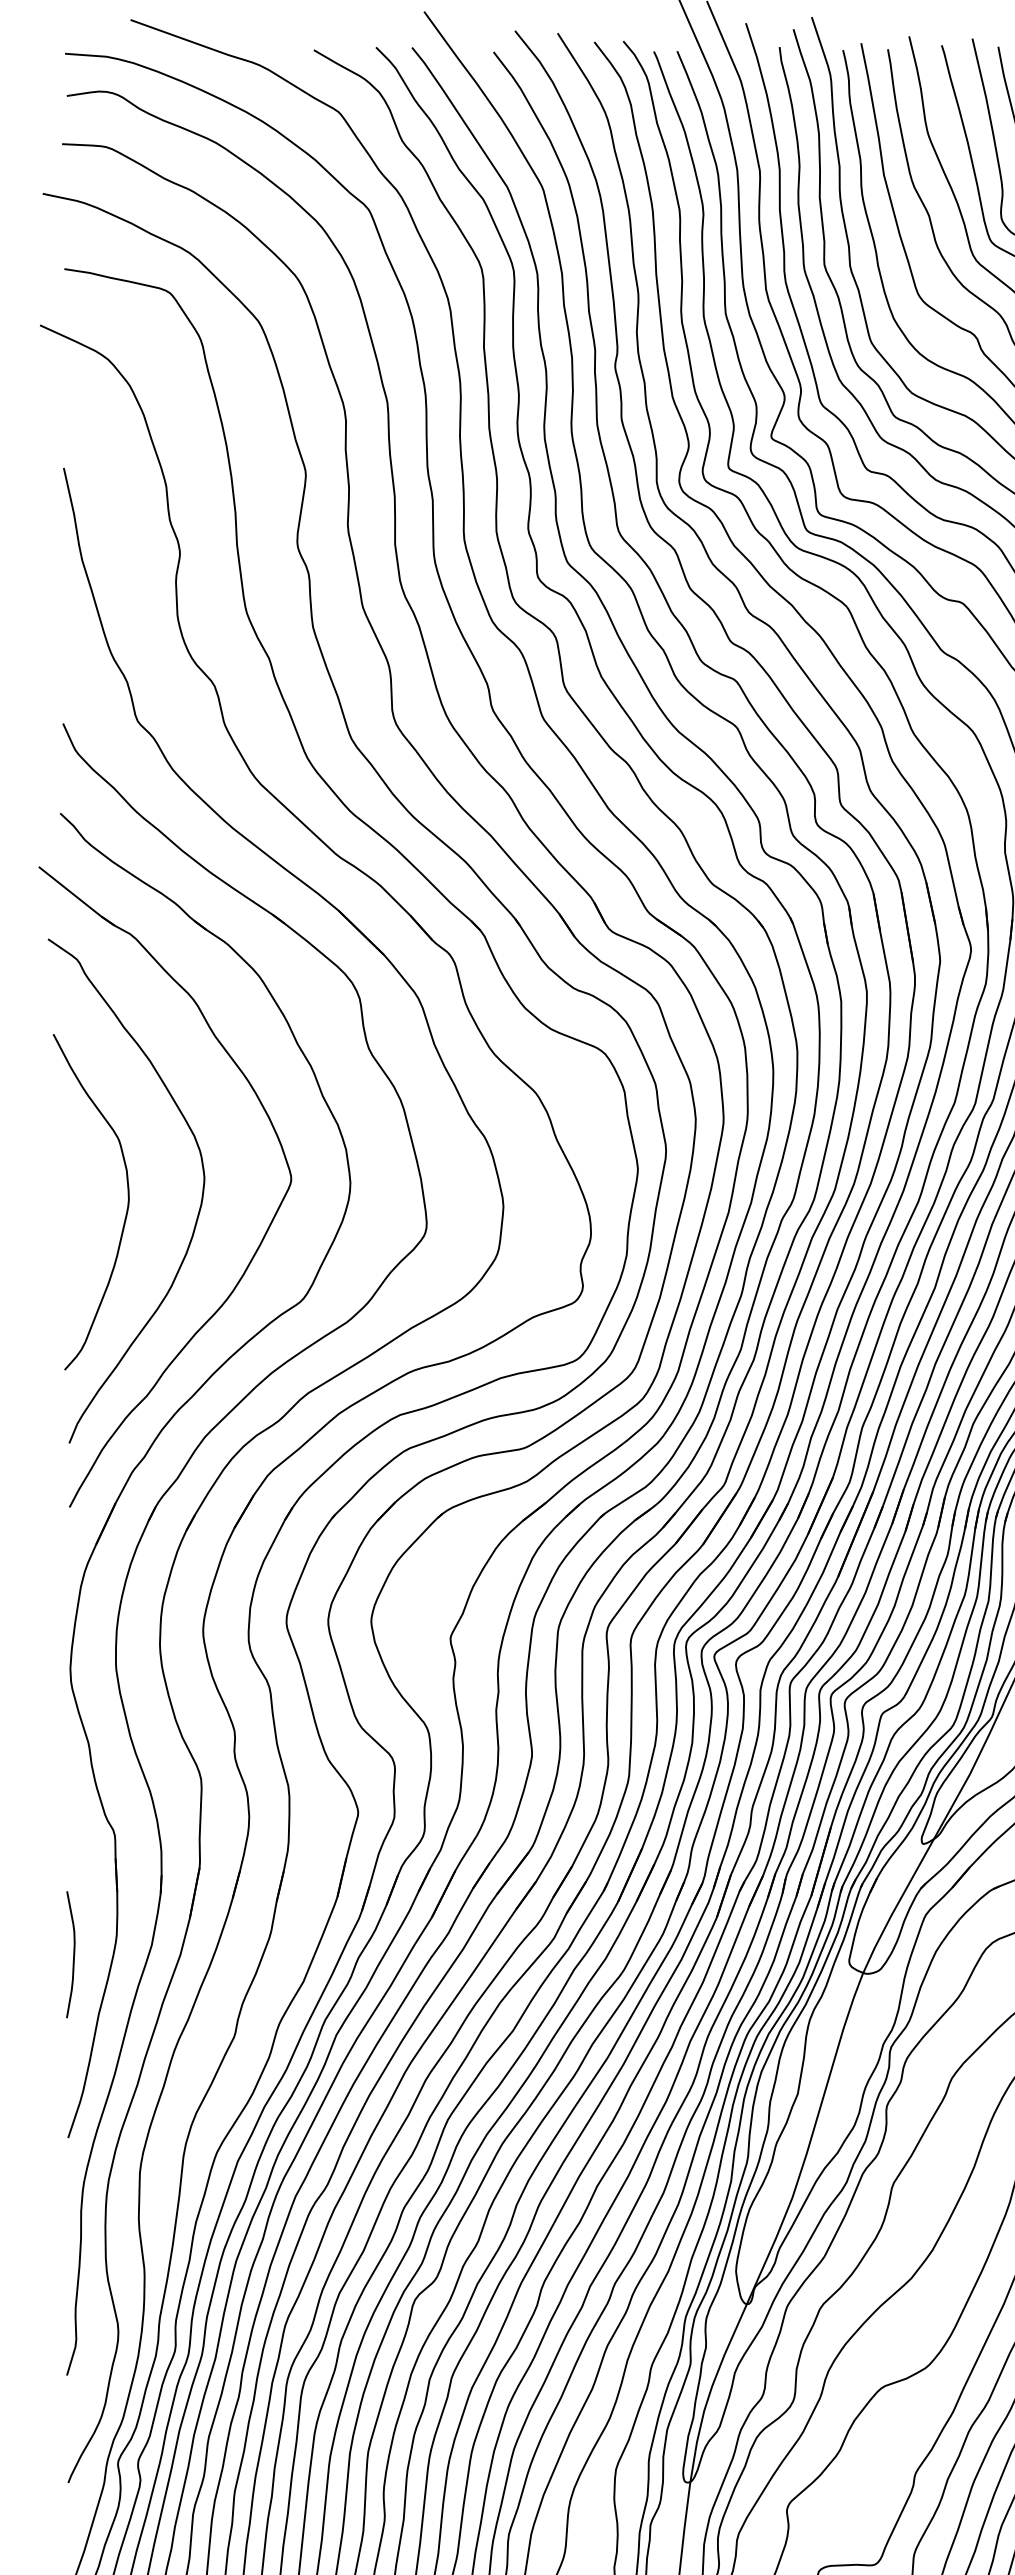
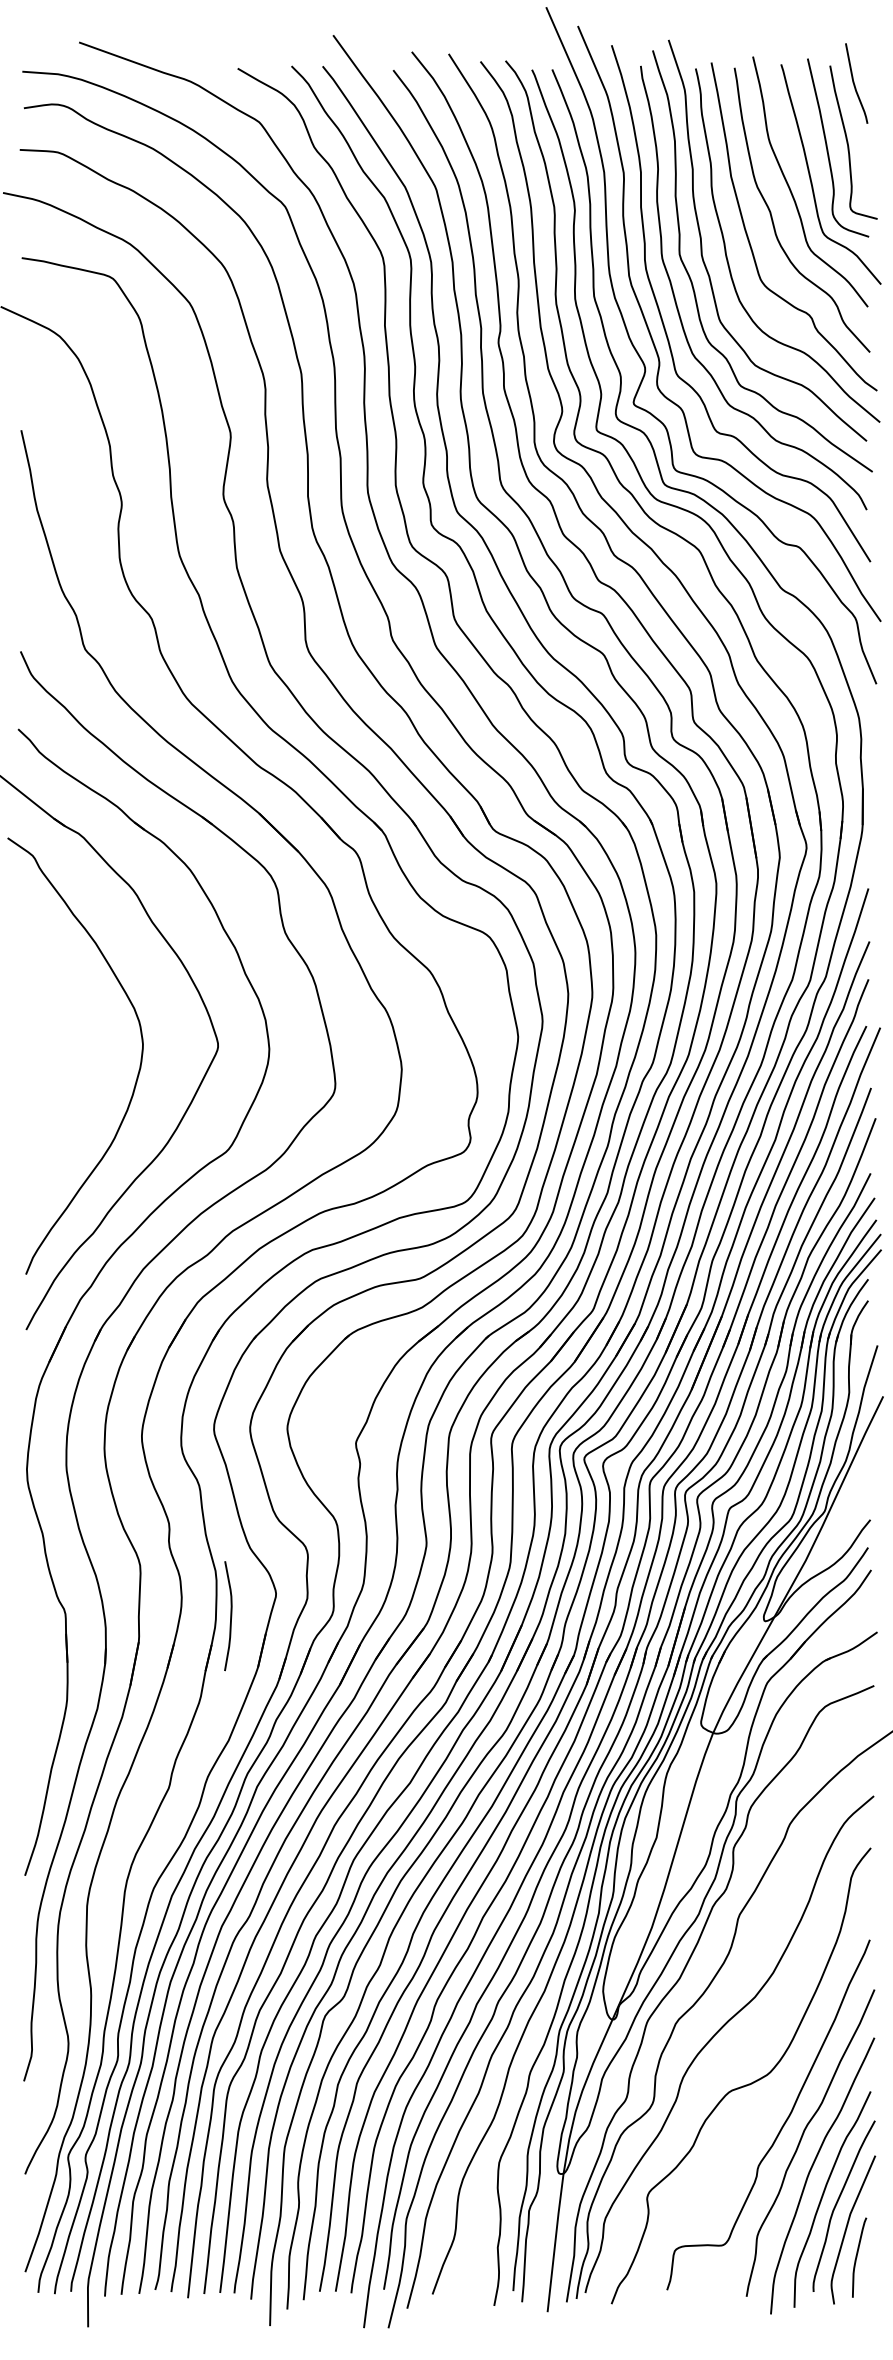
curve: (126, 1208) -> (75, 1071), removed
curve: (73, 1955) -> (230, 1616), moved

